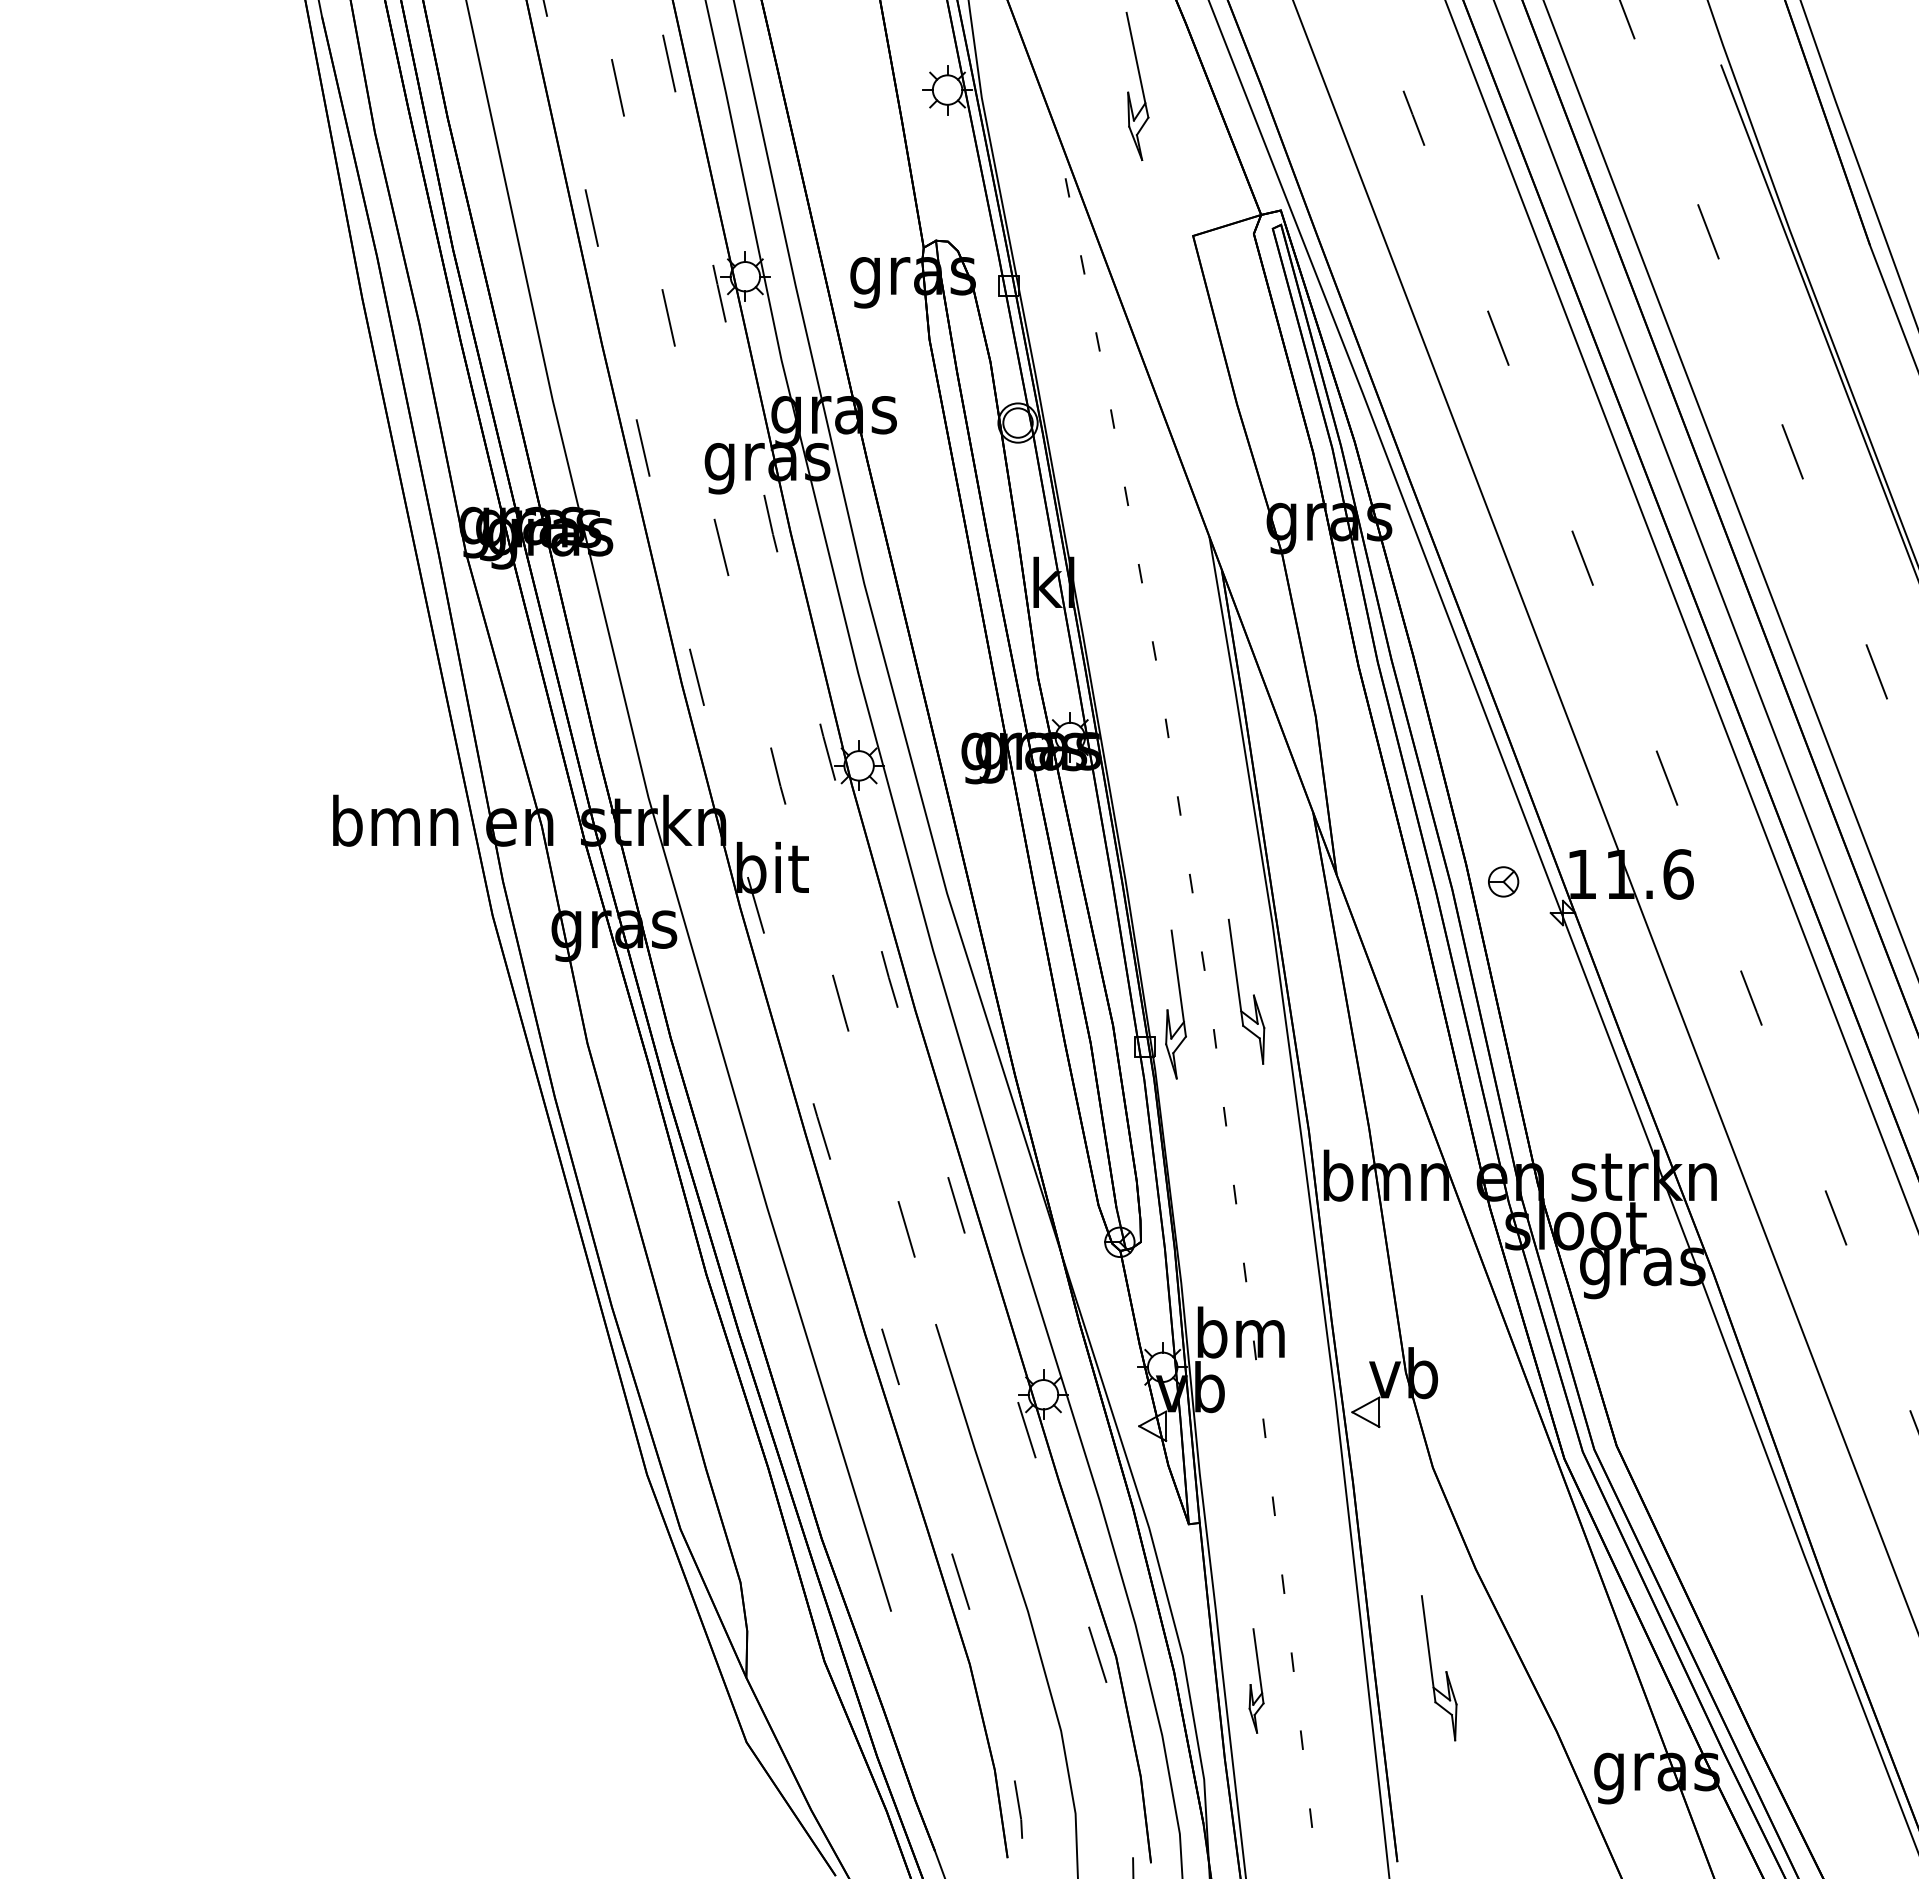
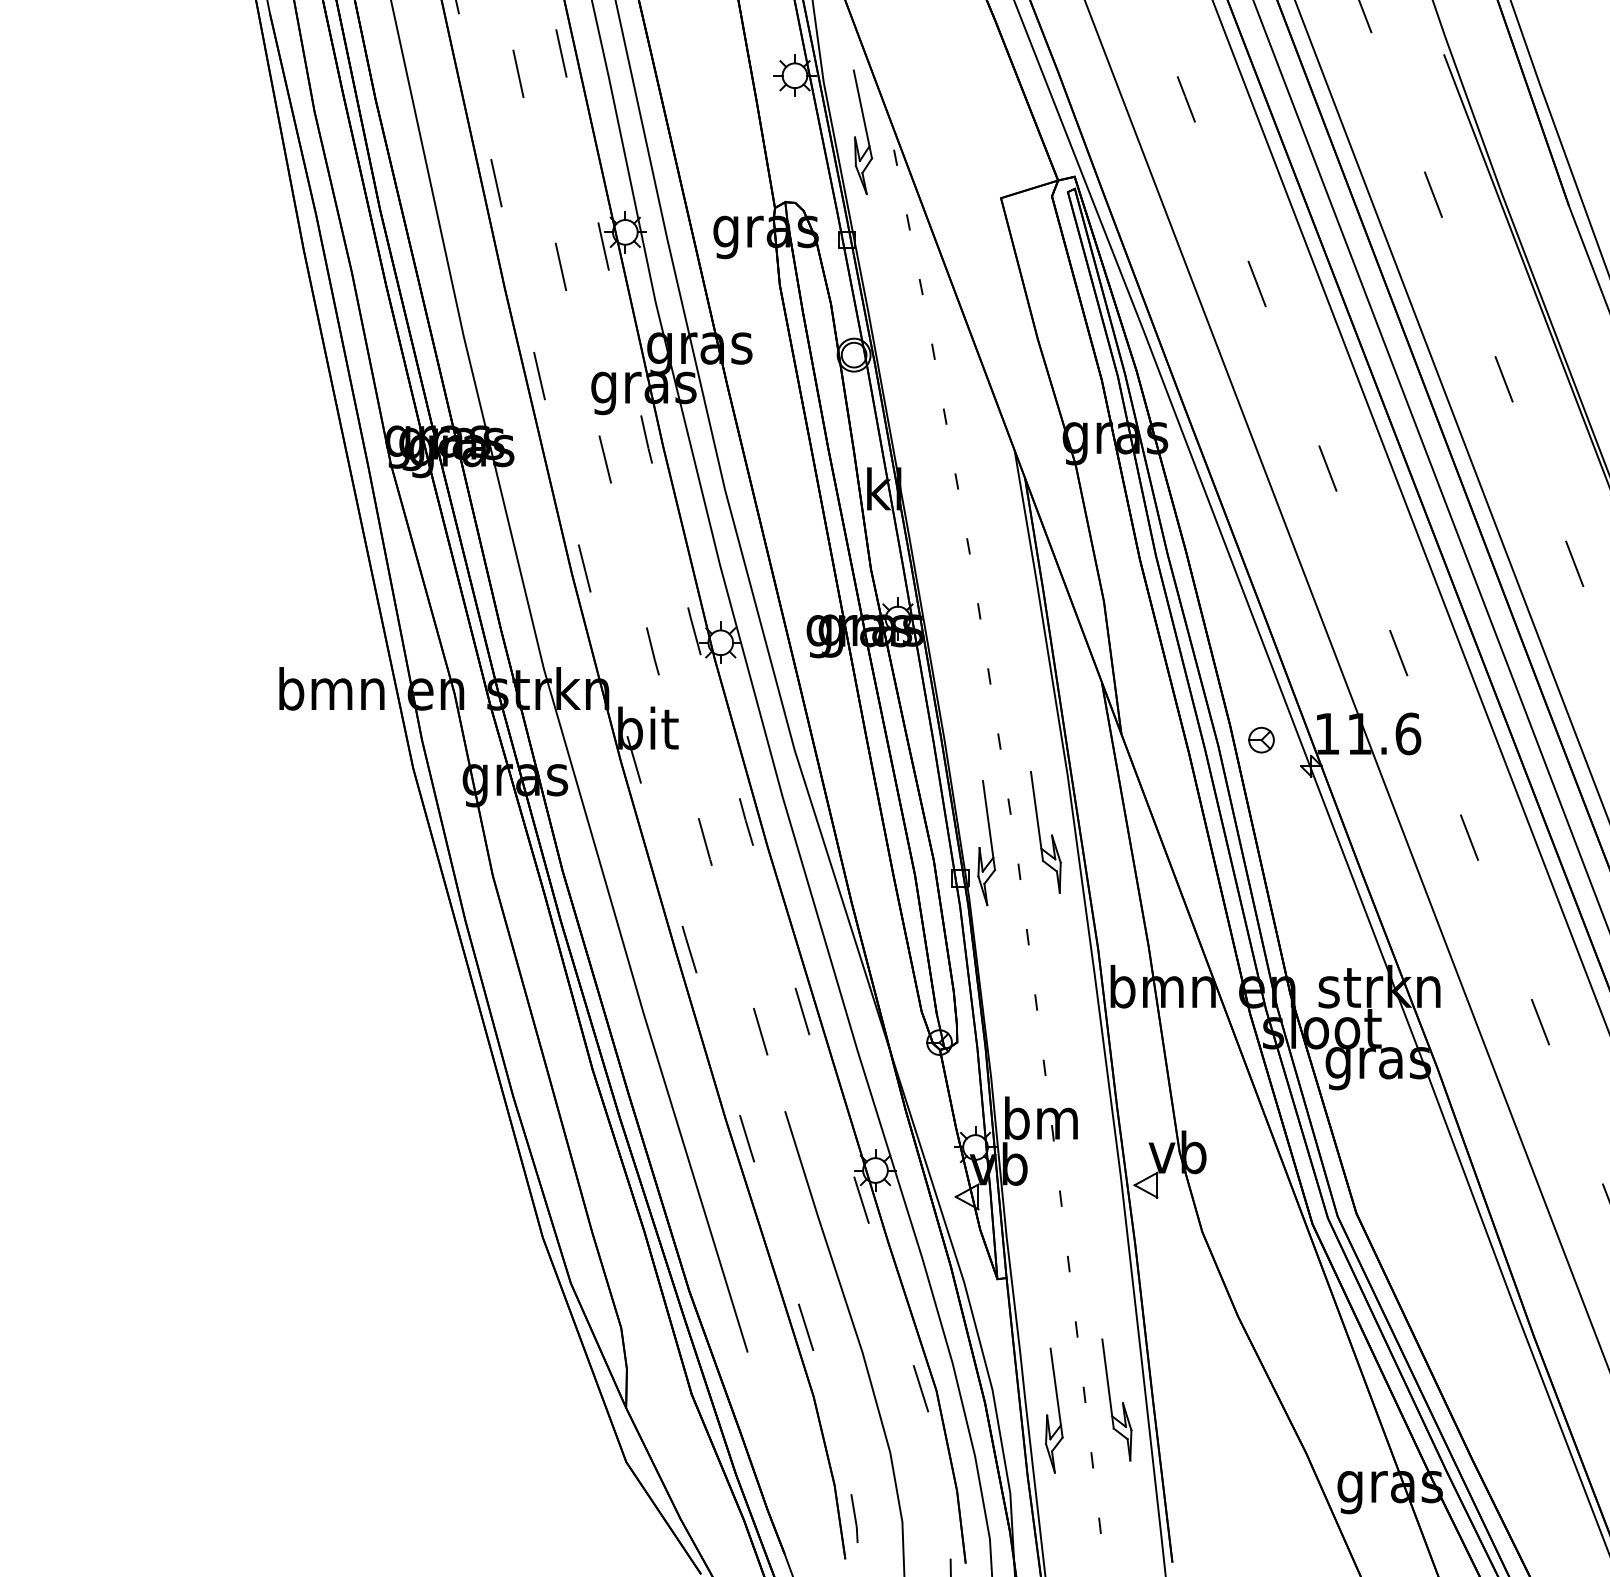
part: (1137, 86) -> (862, 132), moved
part: (1445, 1671) -> (1122, 1402), moved
part: (1256, 1680) -> (1054, 1410), size x1.43

